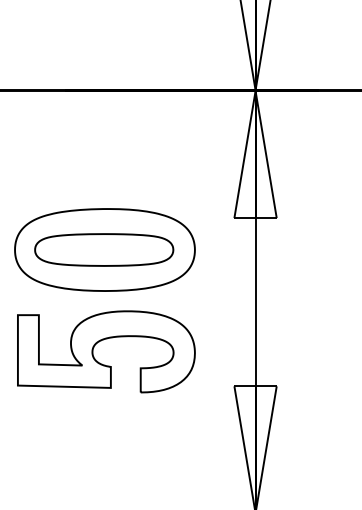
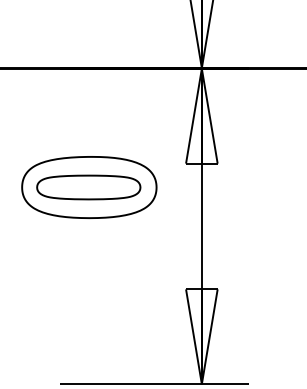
part: (103, 341) -> (88, 255), removed

